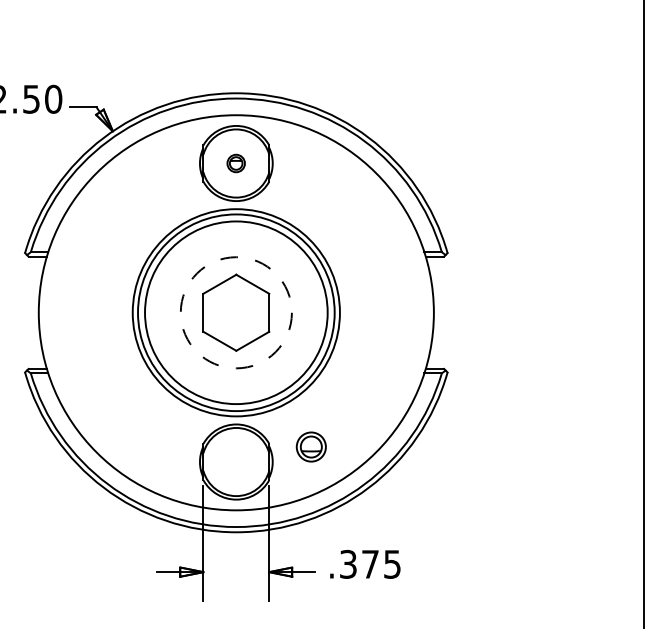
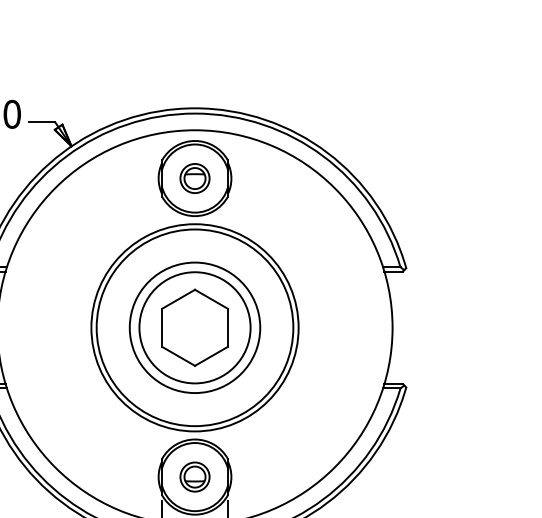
part: (235, 163) -> (194, 178), size x1.67
circle: (235, 312) -> (194, 327), dashed -> solid
circle: (236, 312) -> (195, 327), size x0.71
part: (310, 446) -> (194, 476), moved

